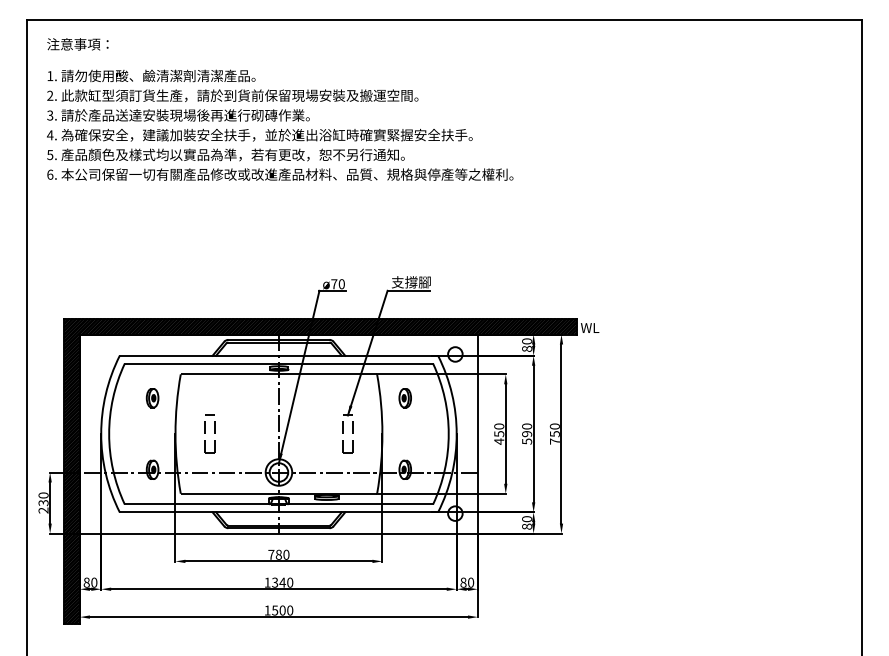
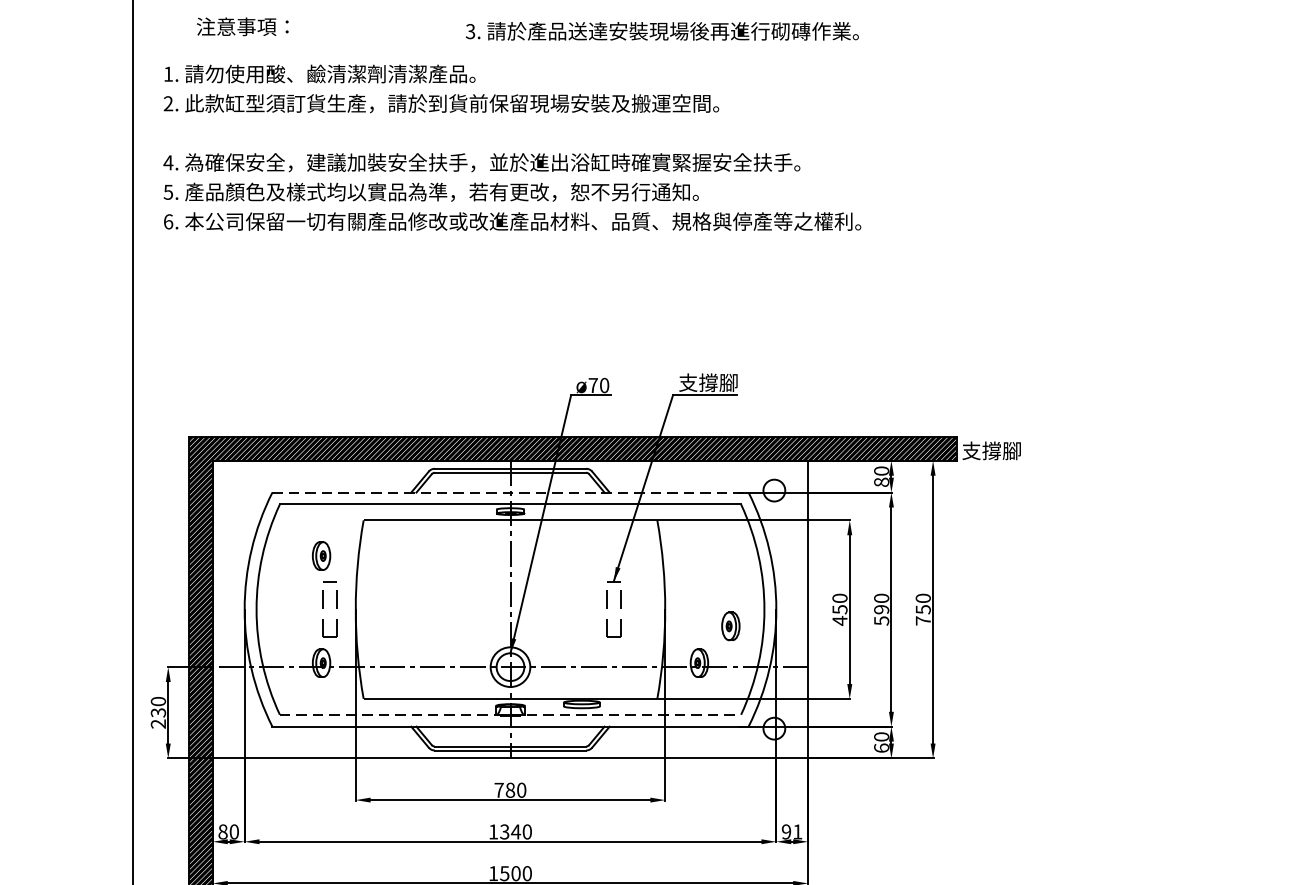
text: (77, 44) -> (242, 26), moved
text: (178, 115) -> (662, 31), moved
text: (600, 327) -> (991, 450), WL -> 支撐腳
line: (279, 355) -> (511, 492), solid -> dashed
part: (404, 398) -> (729, 626), moved
part: (209, 433) -> (328, 608), moved
line: (279, 504) -> (511, 715), solid -> dashed
text: (526, 526) -> (880, 747), 80 -> 60
text: (467, 582) -> (792, 831), 80 -> 91

